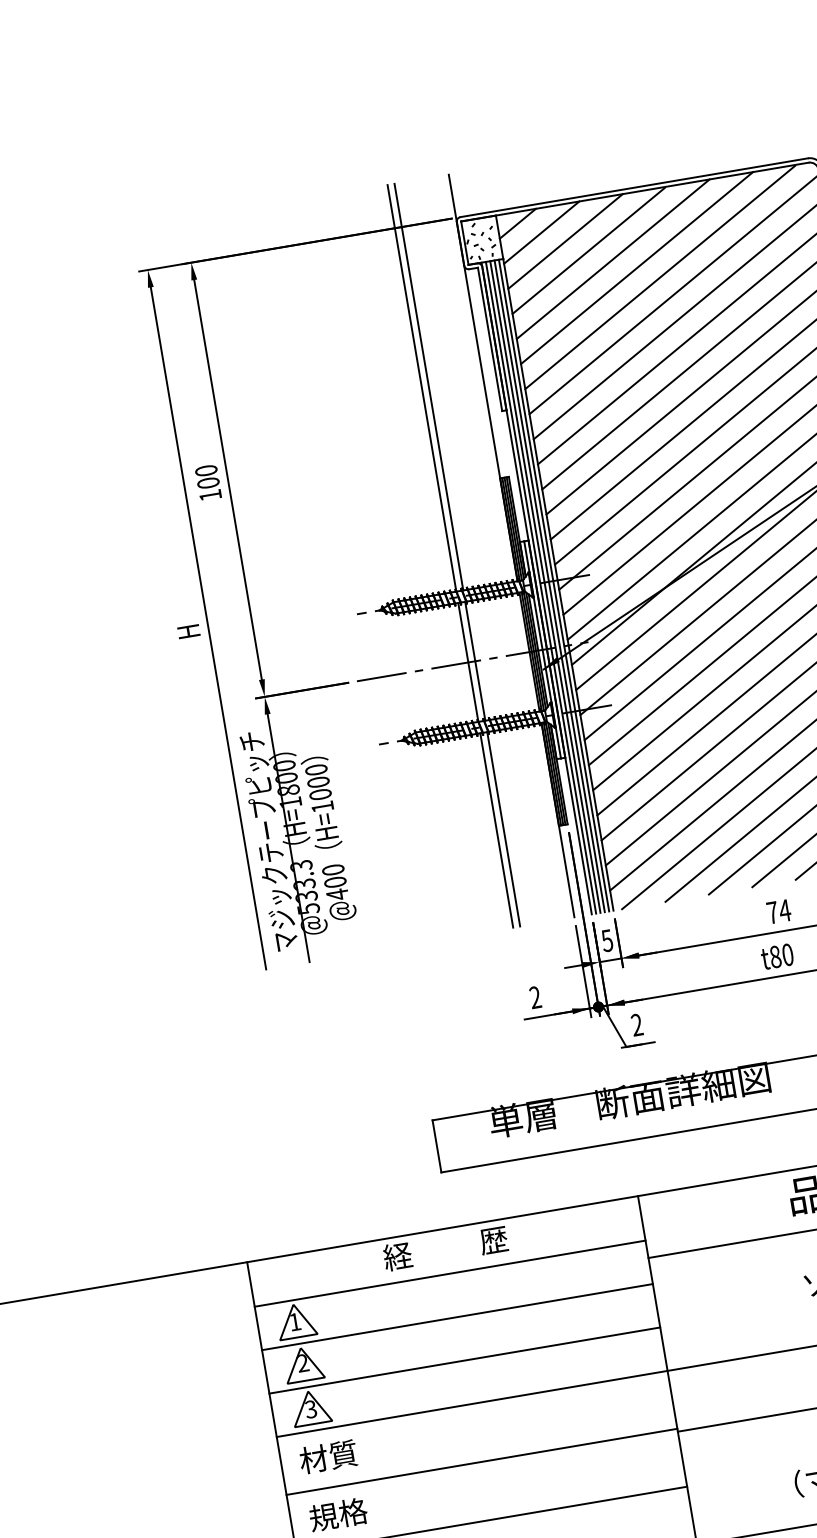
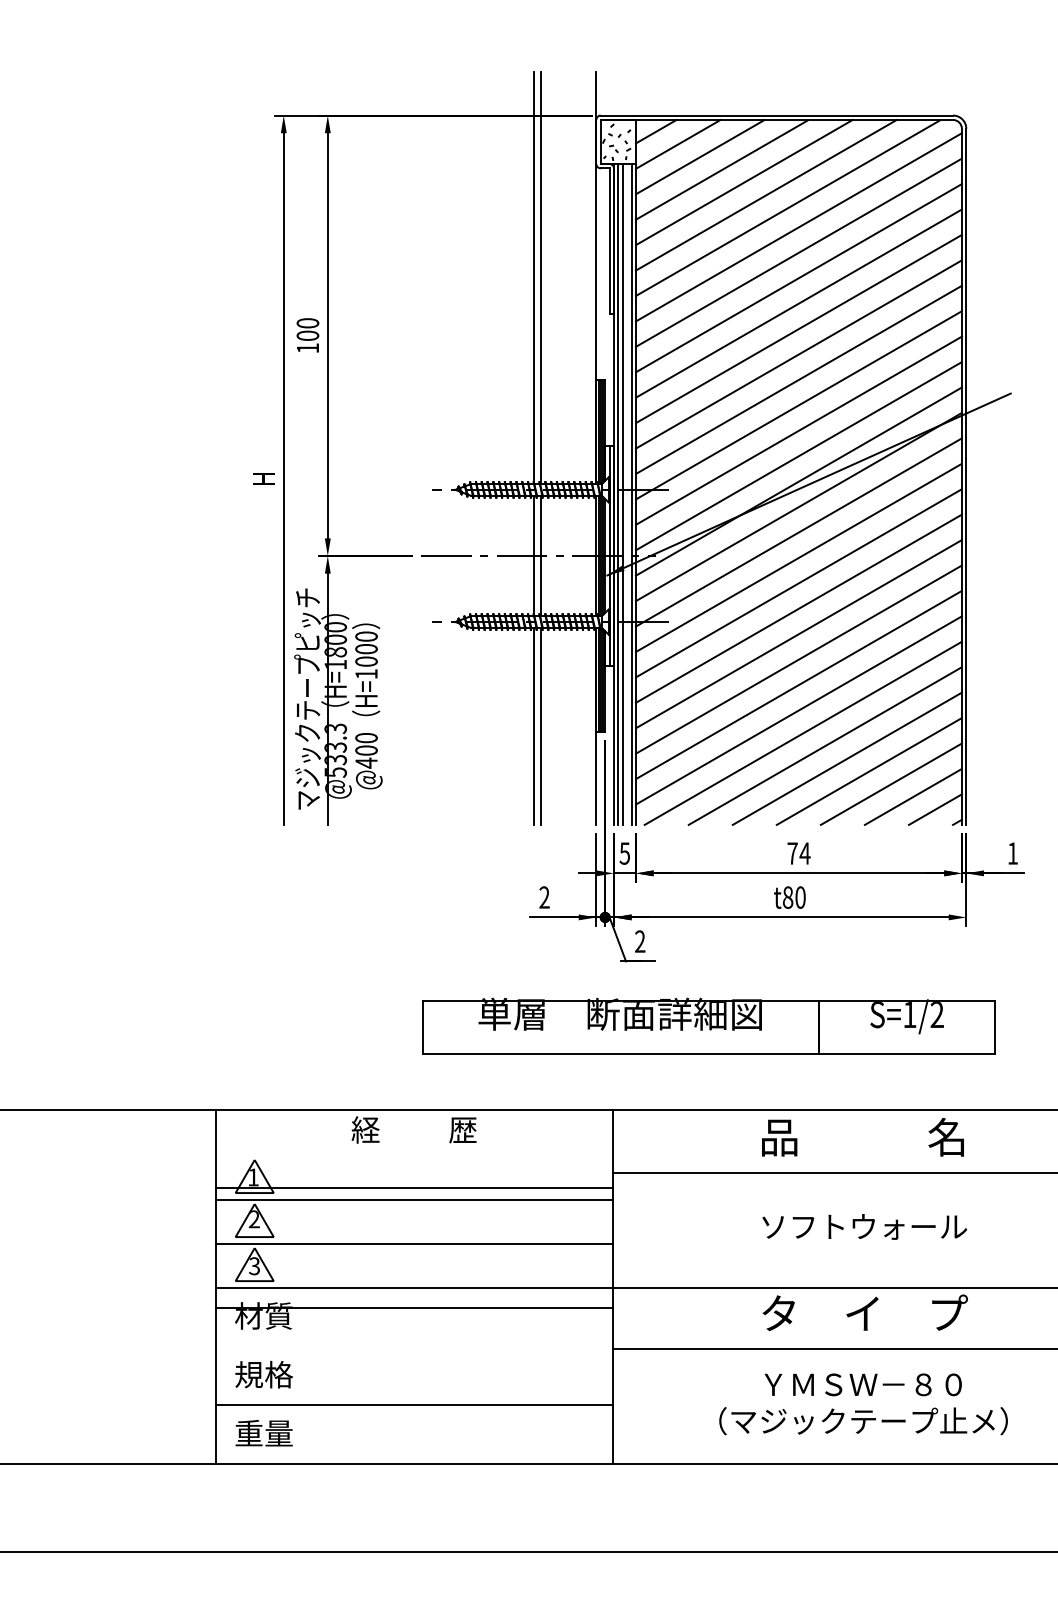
line: (550, 586) -> (627, 494), removed
line: (450, 1273) -> (414, 1187), moved
line: (482, 1461) -> (414, 1308), moved

